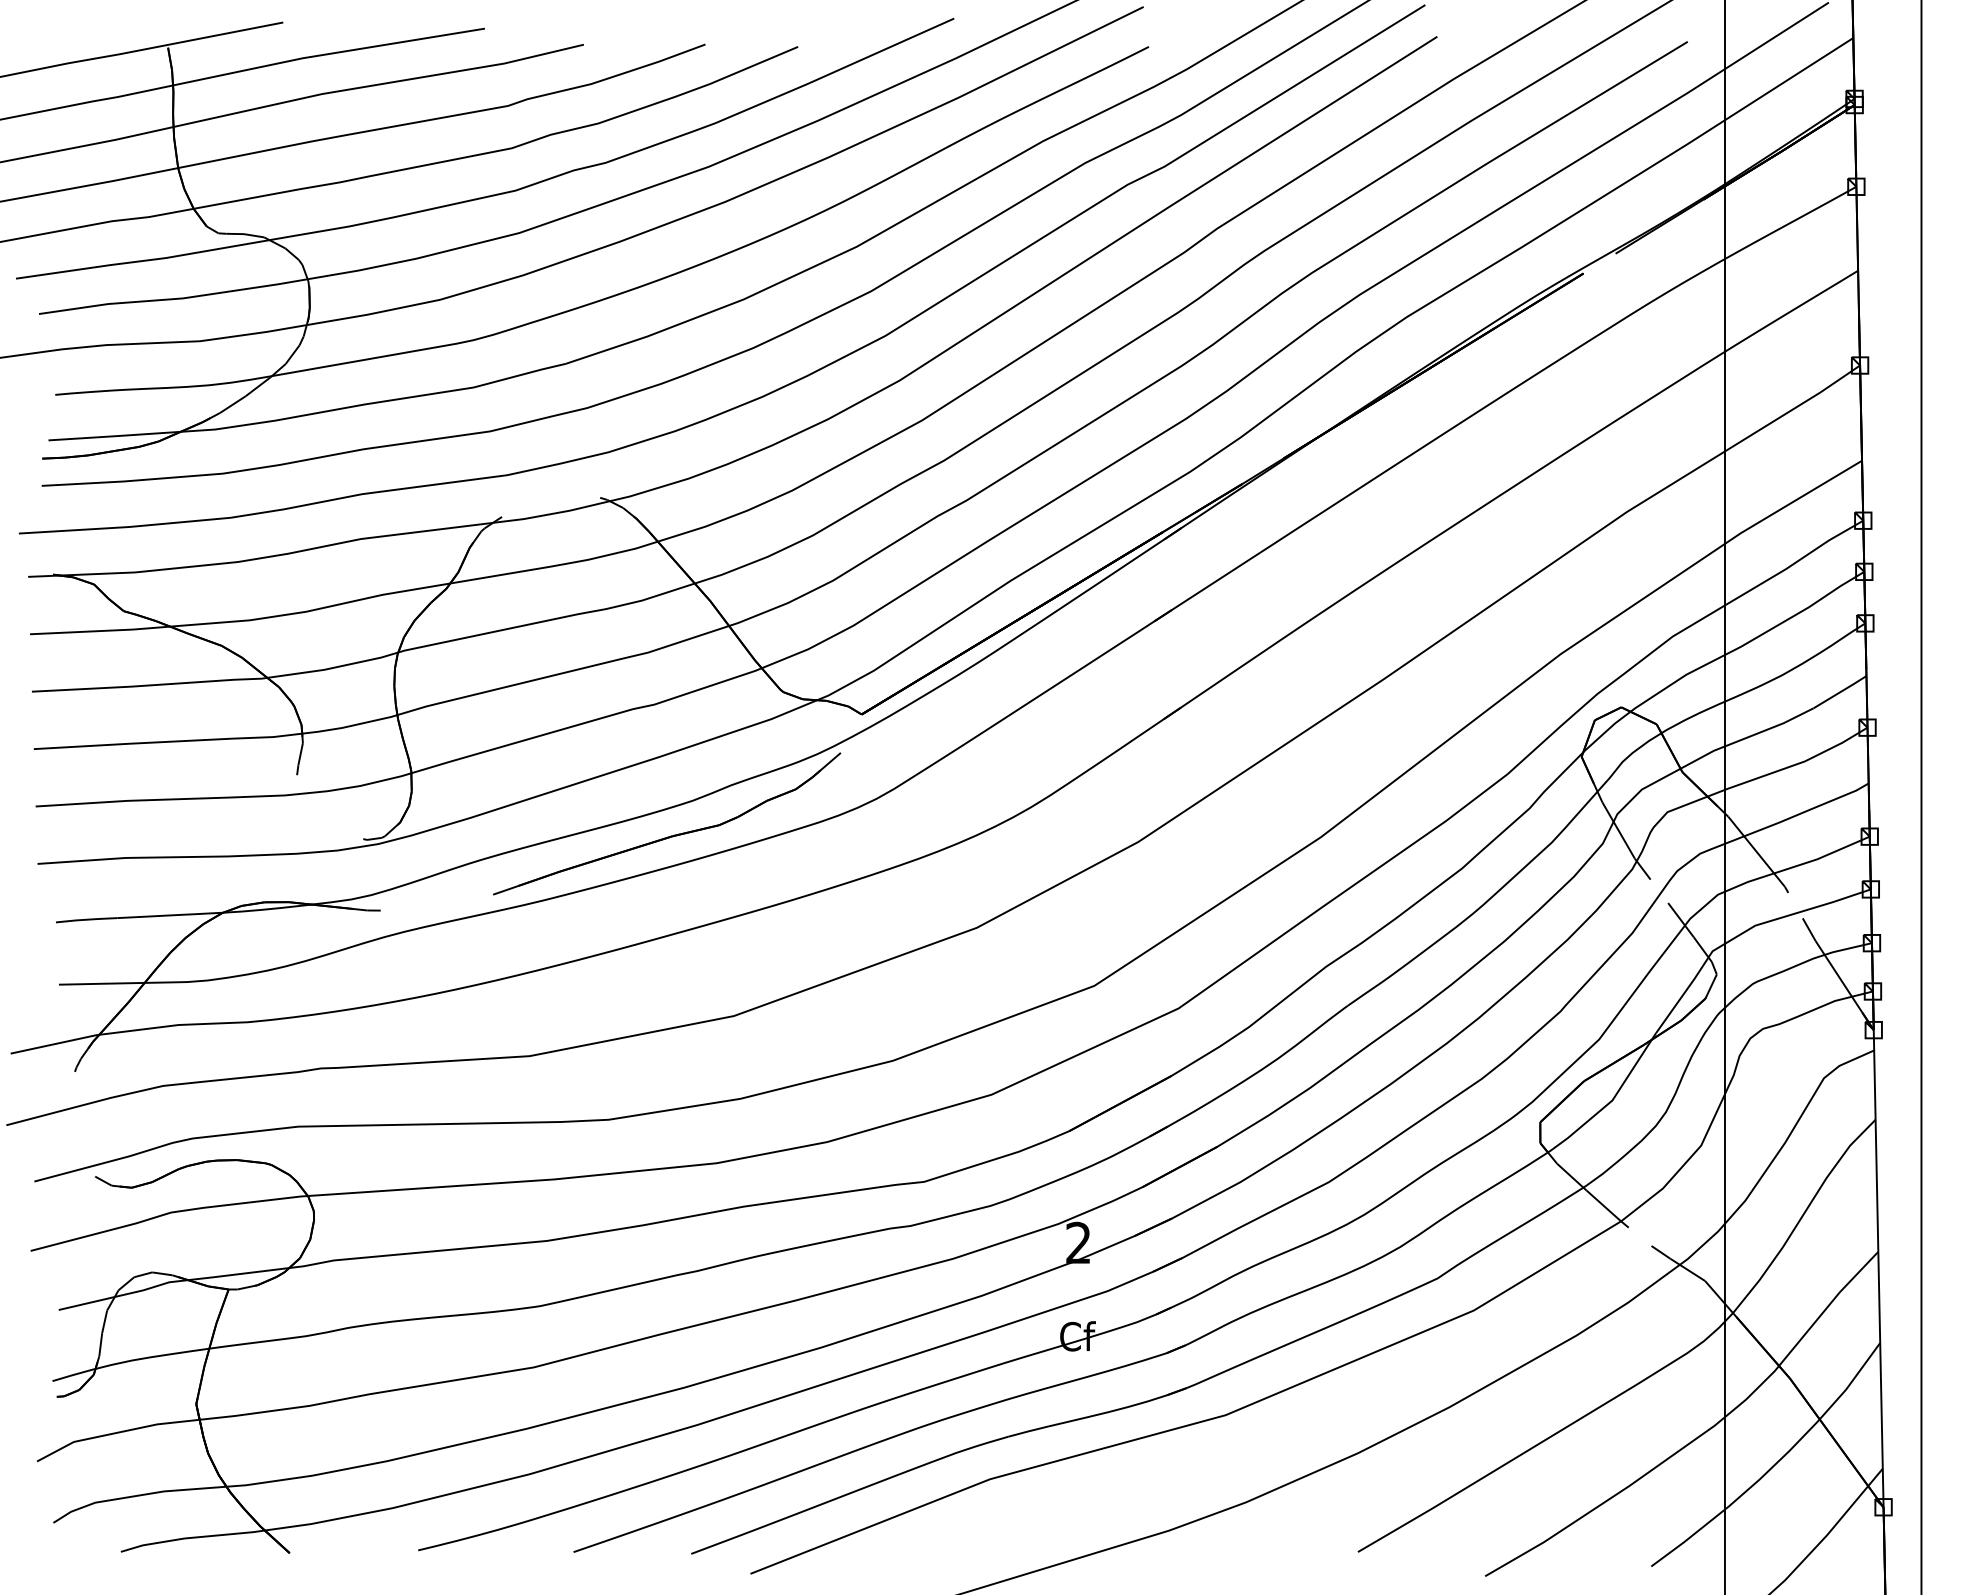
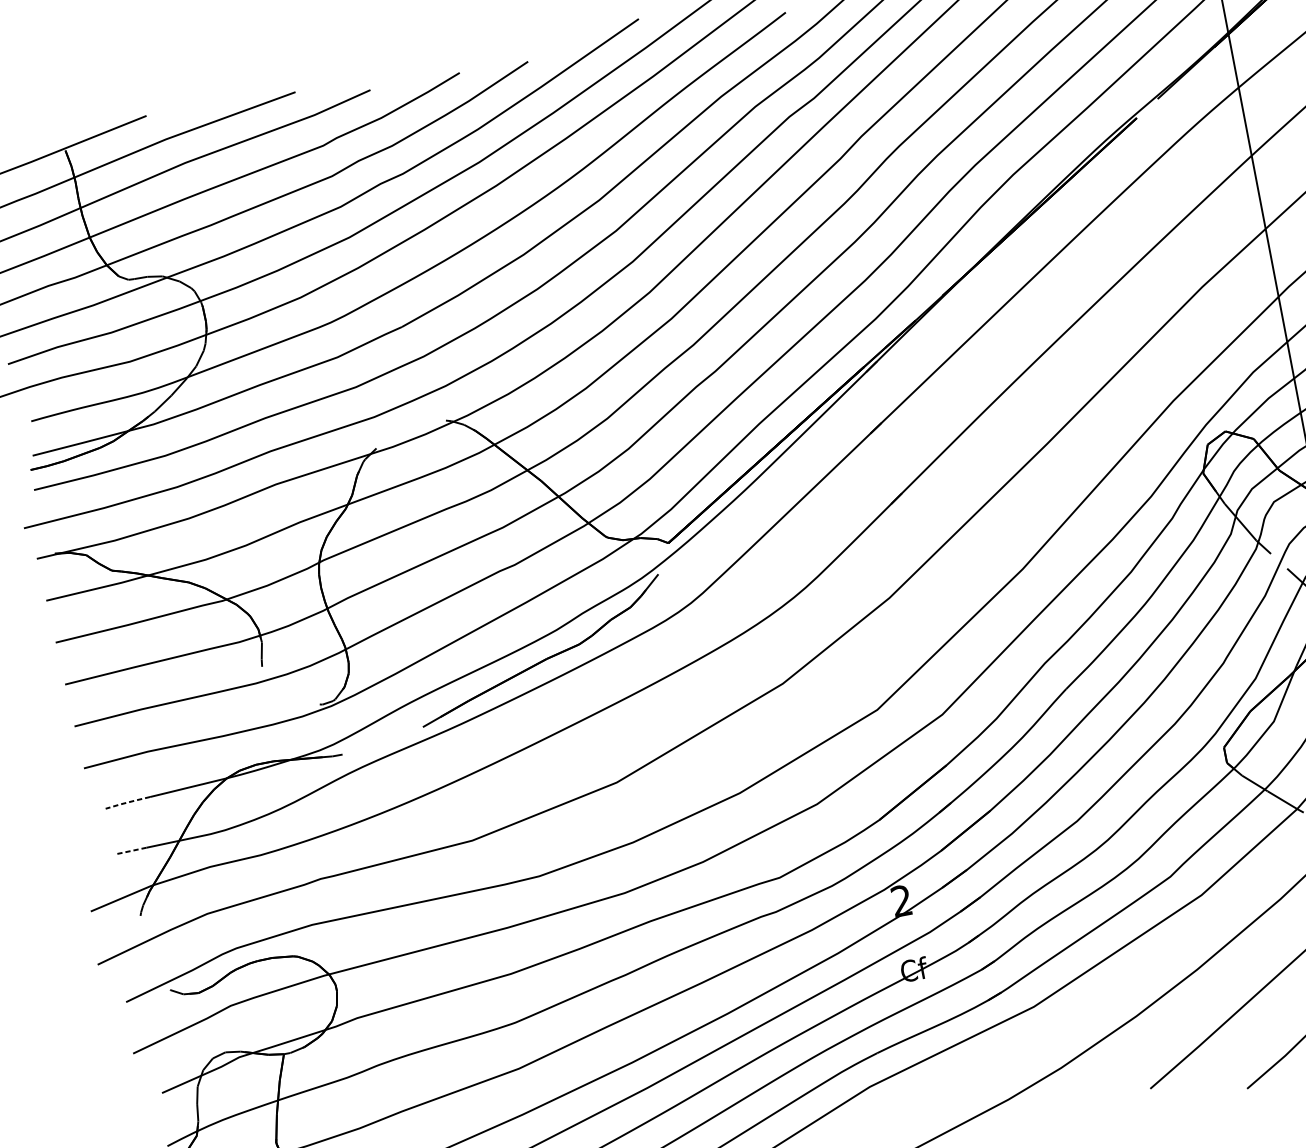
line: (86, 919) -> (127, 802), solid -> dashed
line: (79, 984) -> (131, 851), solid -> dashed

